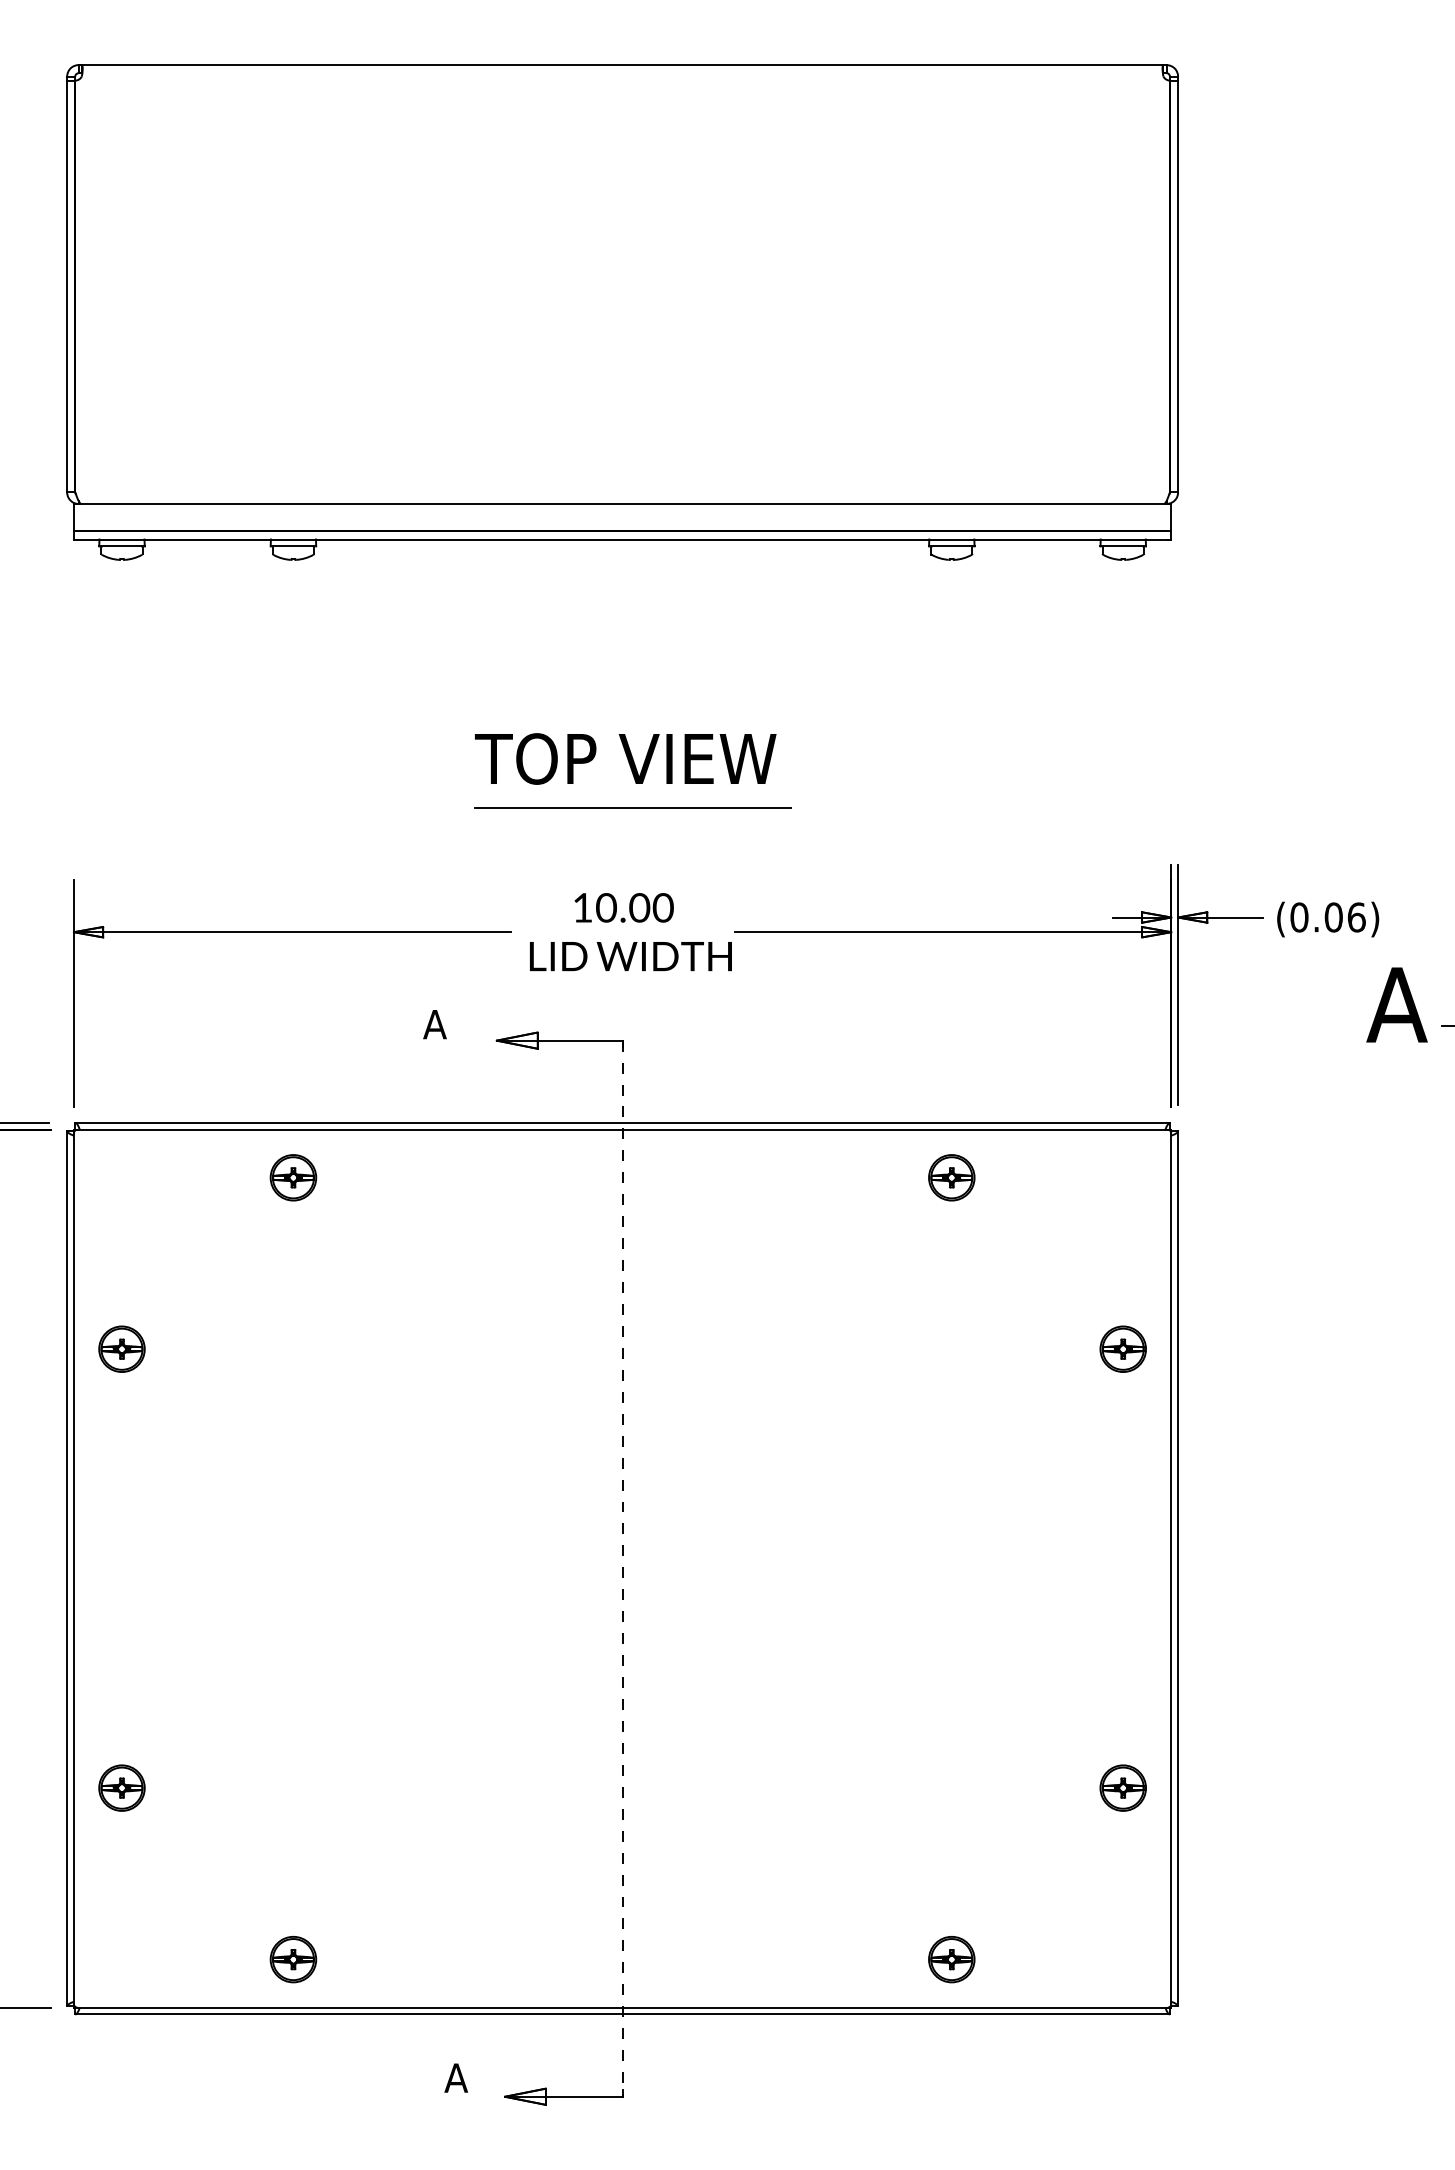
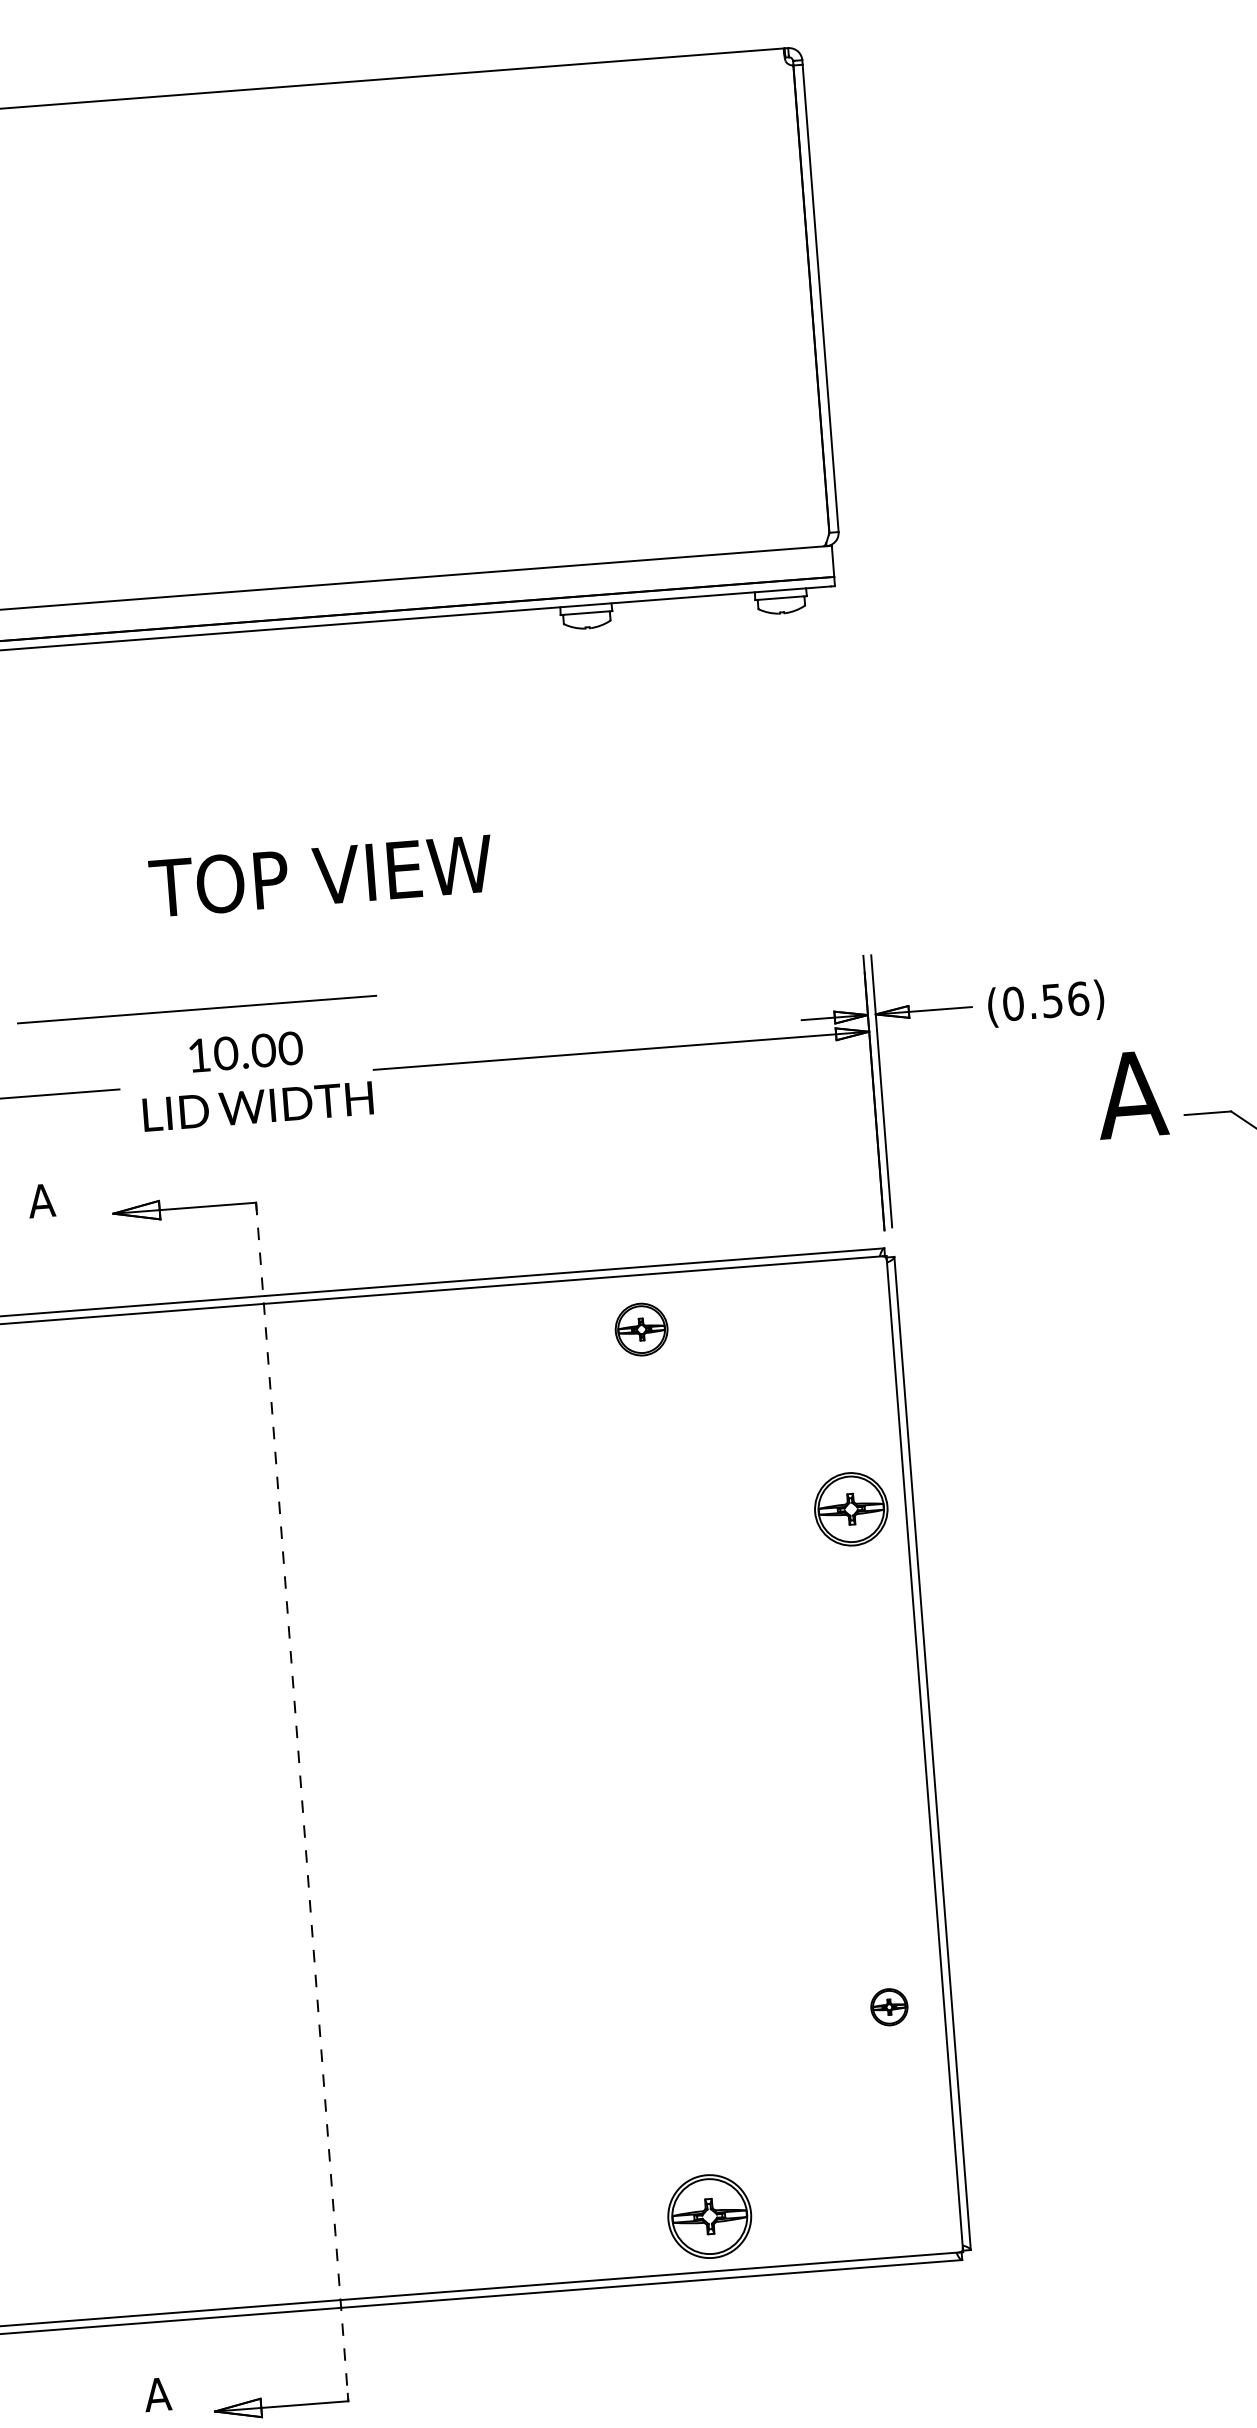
text: (625, 758) -> (320, 875), moved
line: (632, 807) -> (196, 1008), moved
text: (1333, 917) -> (1052, 1000), (0.06) -> (0.56)
part: (1122, 1348) -> (850, 1508), size x1.4
part: (1122, 1787) -> (888, 2006), size x0.7
part: (951, 1959) -> (709, 2216), size x1.6

